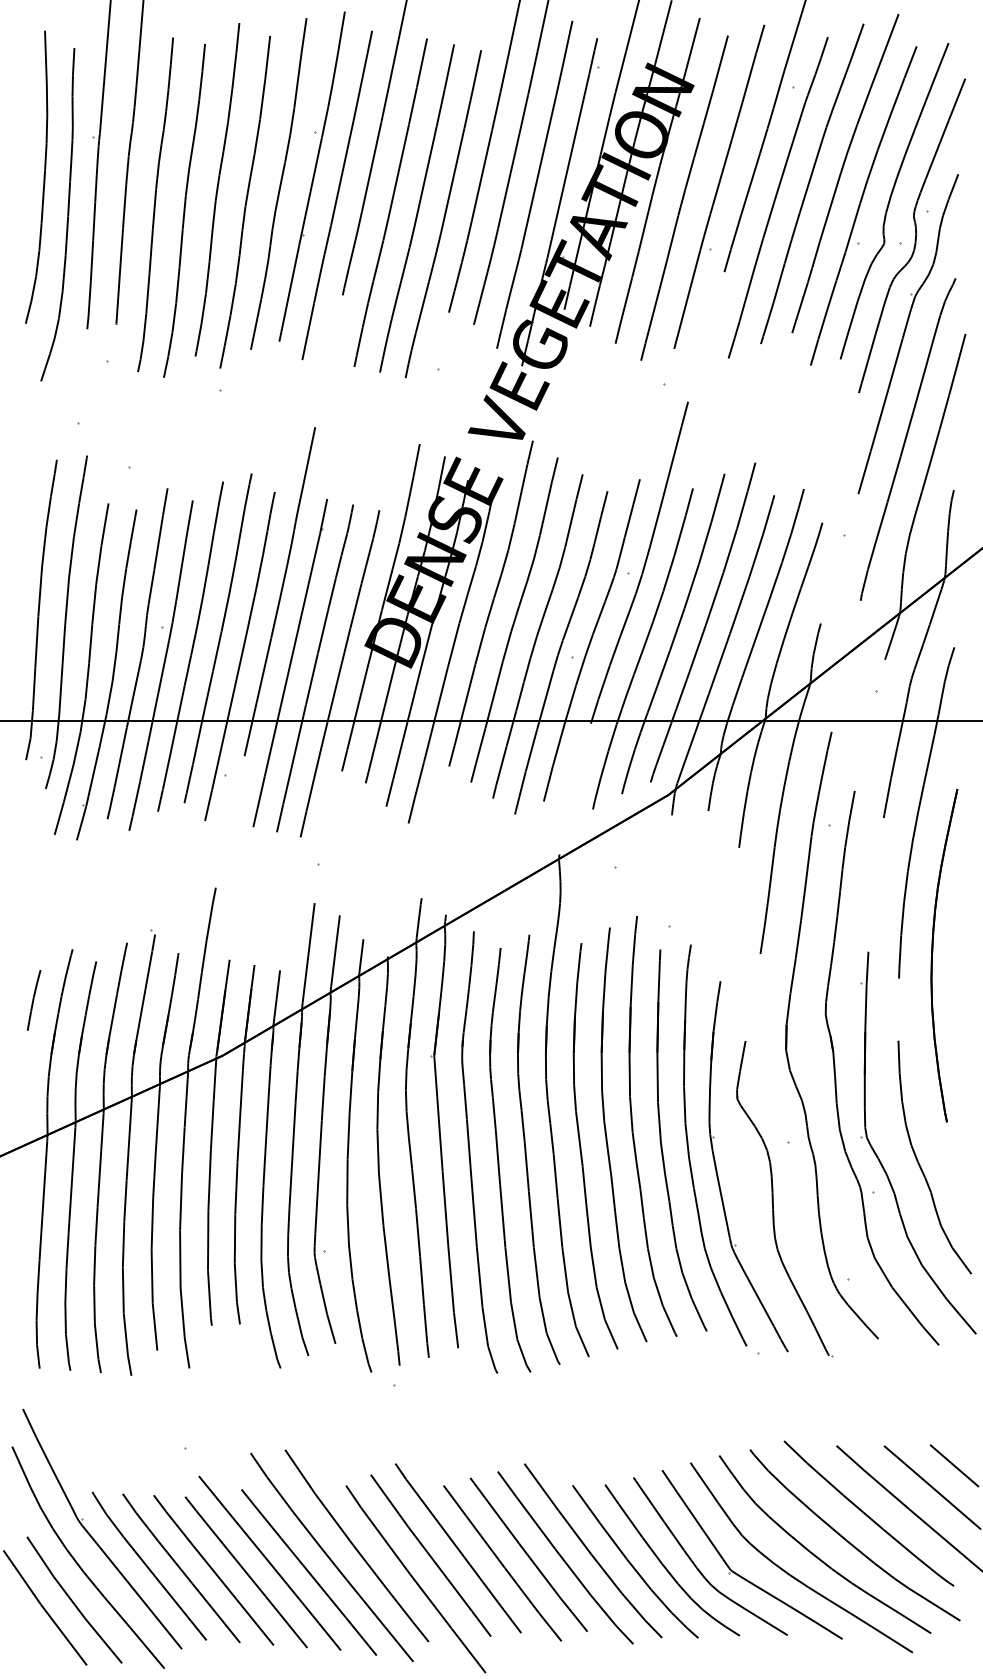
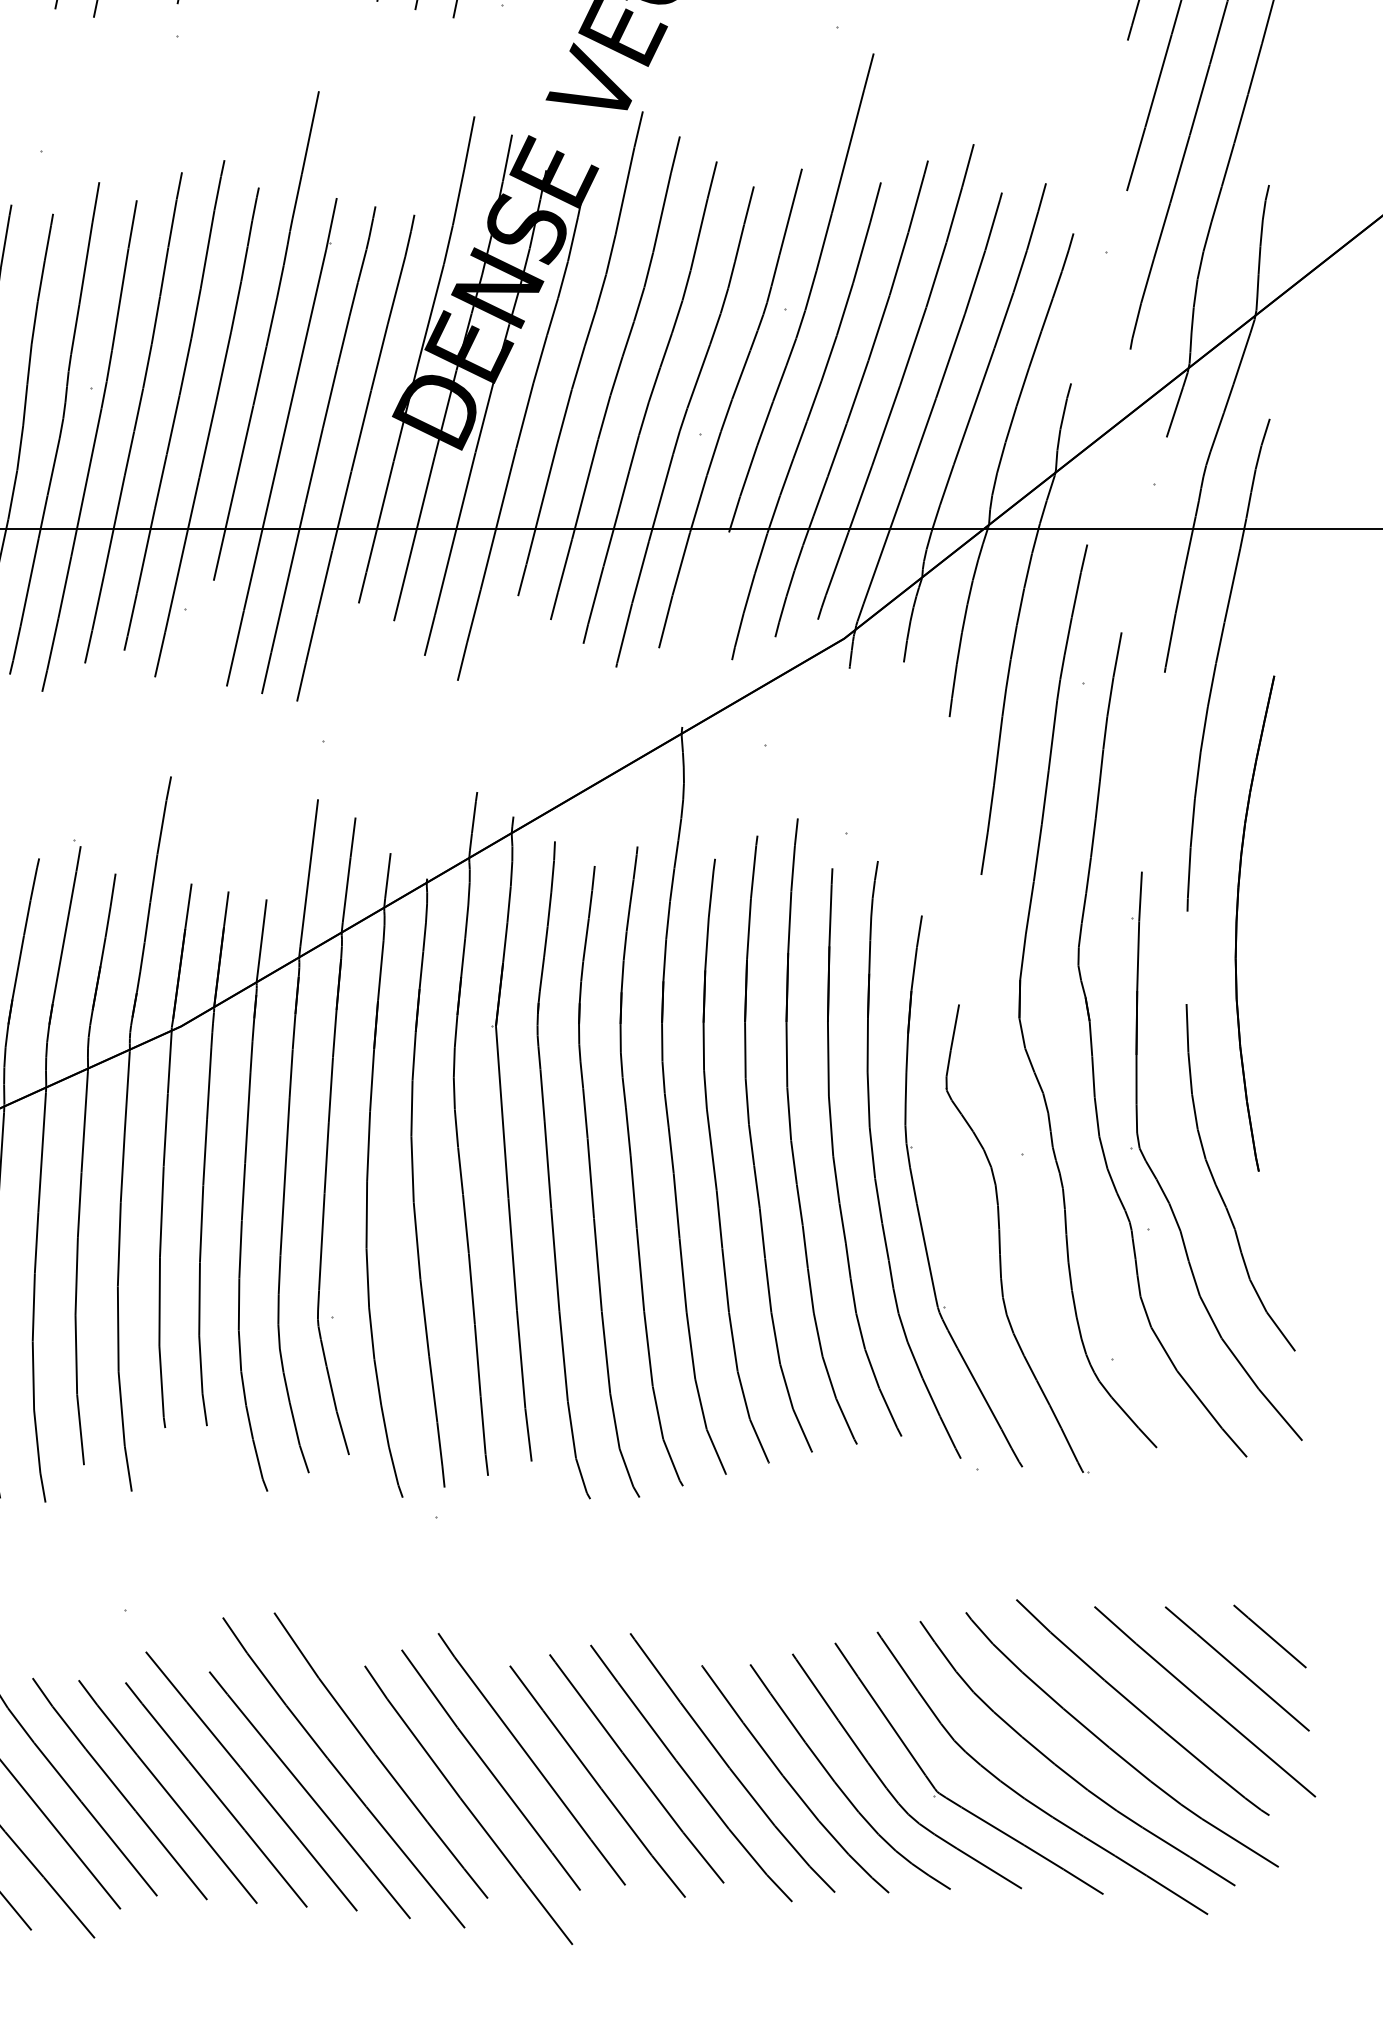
part: (933, 952) -> (1238, 918), moved

